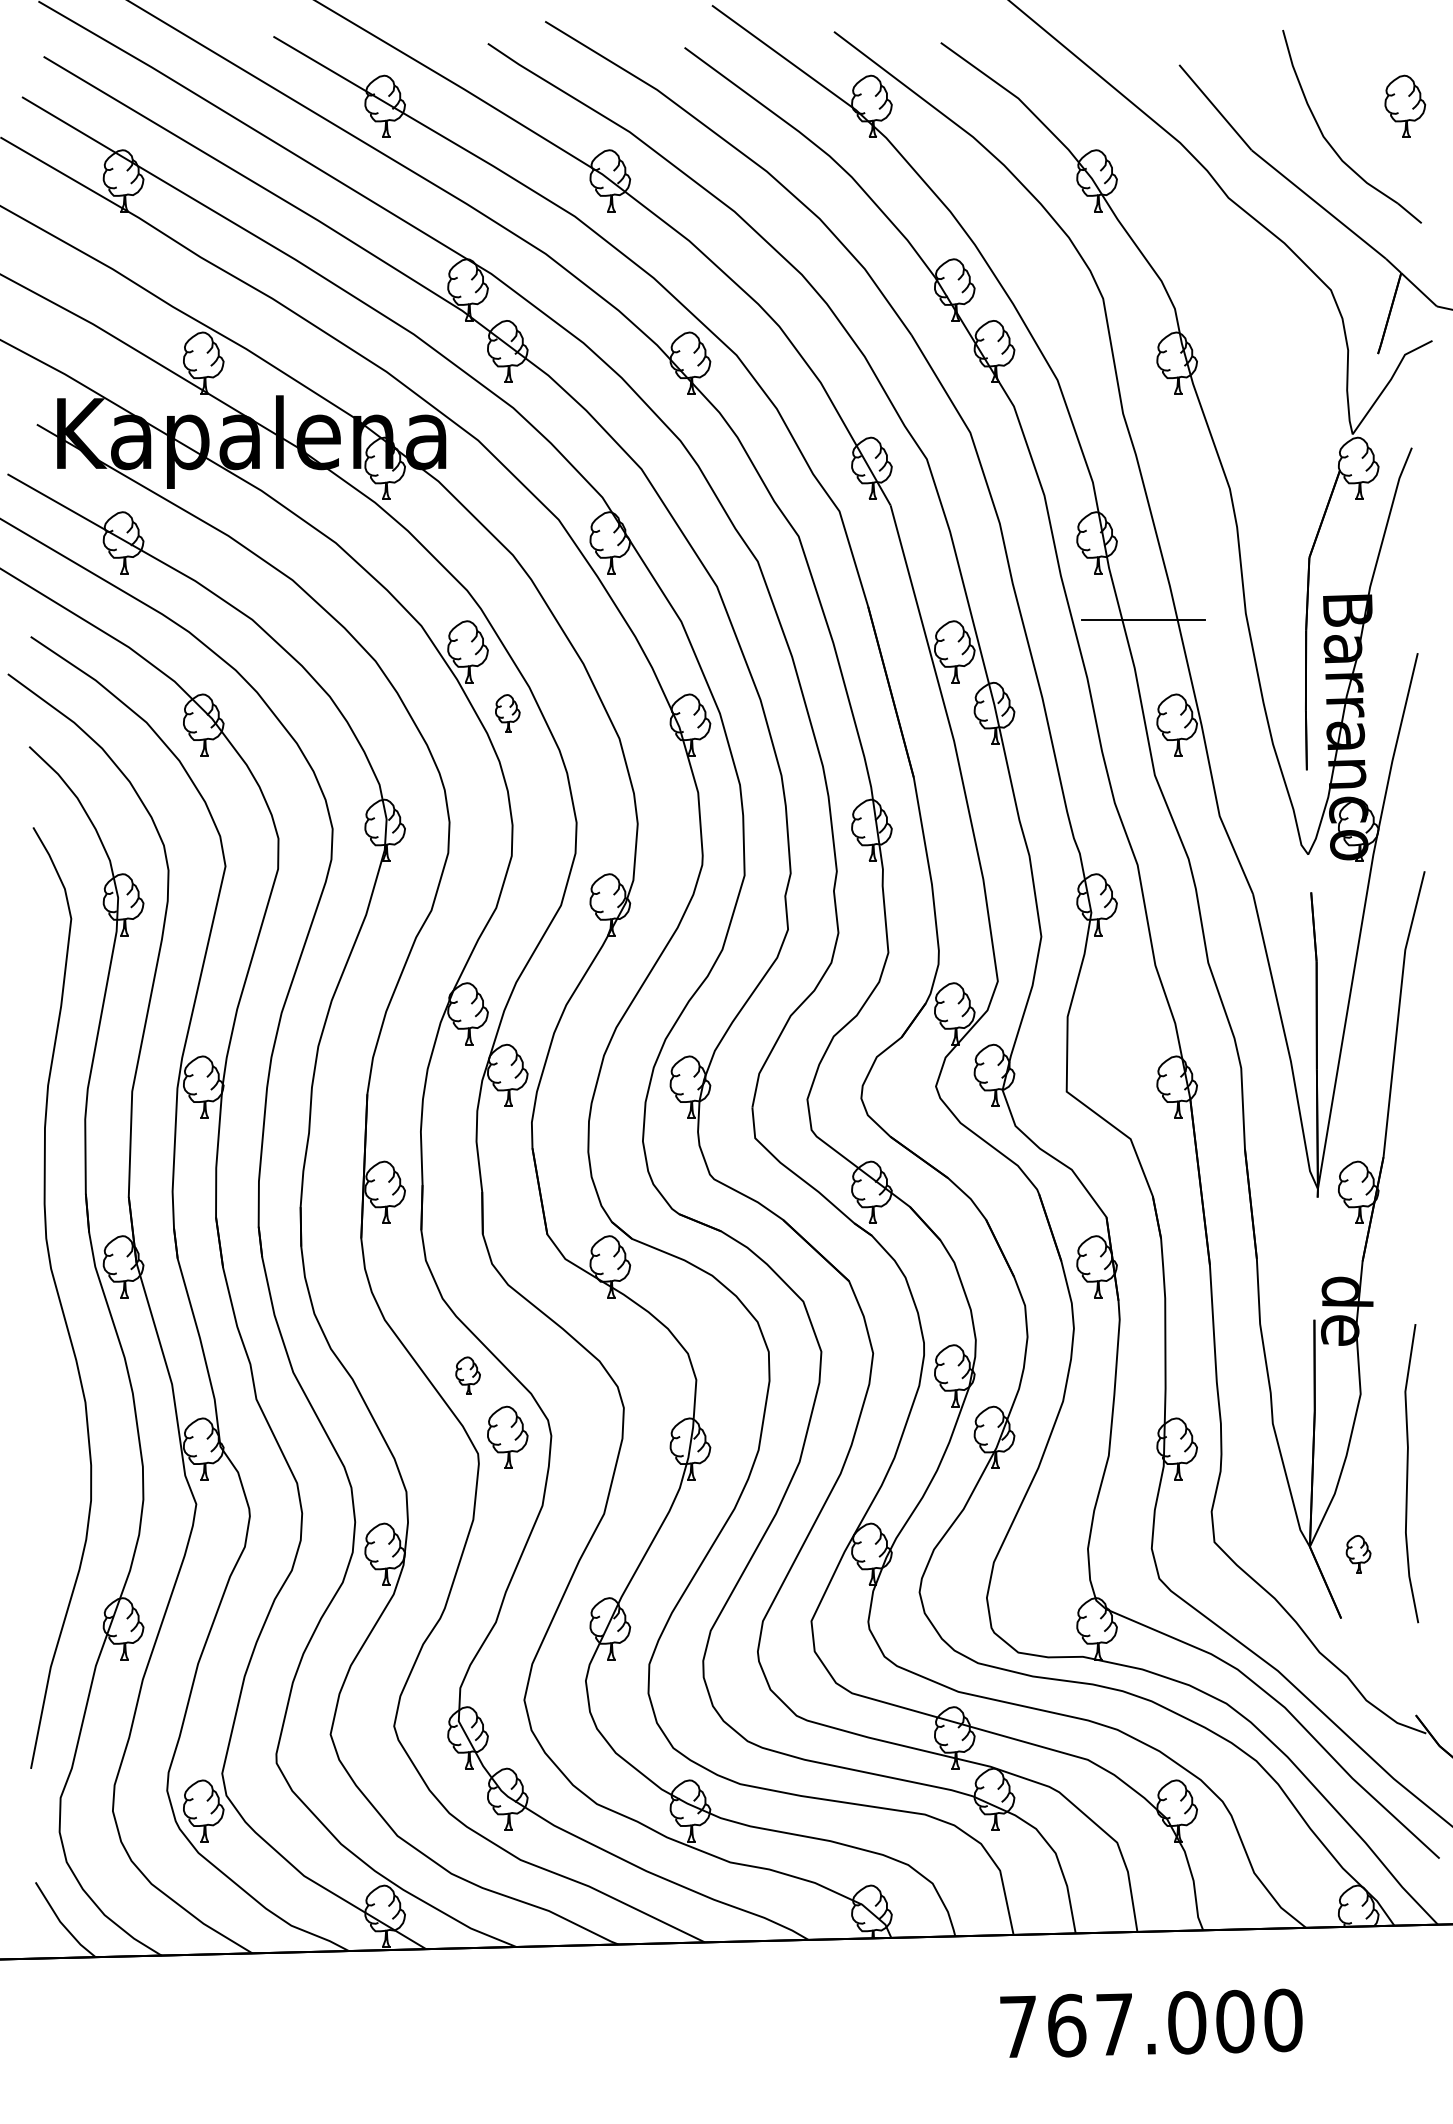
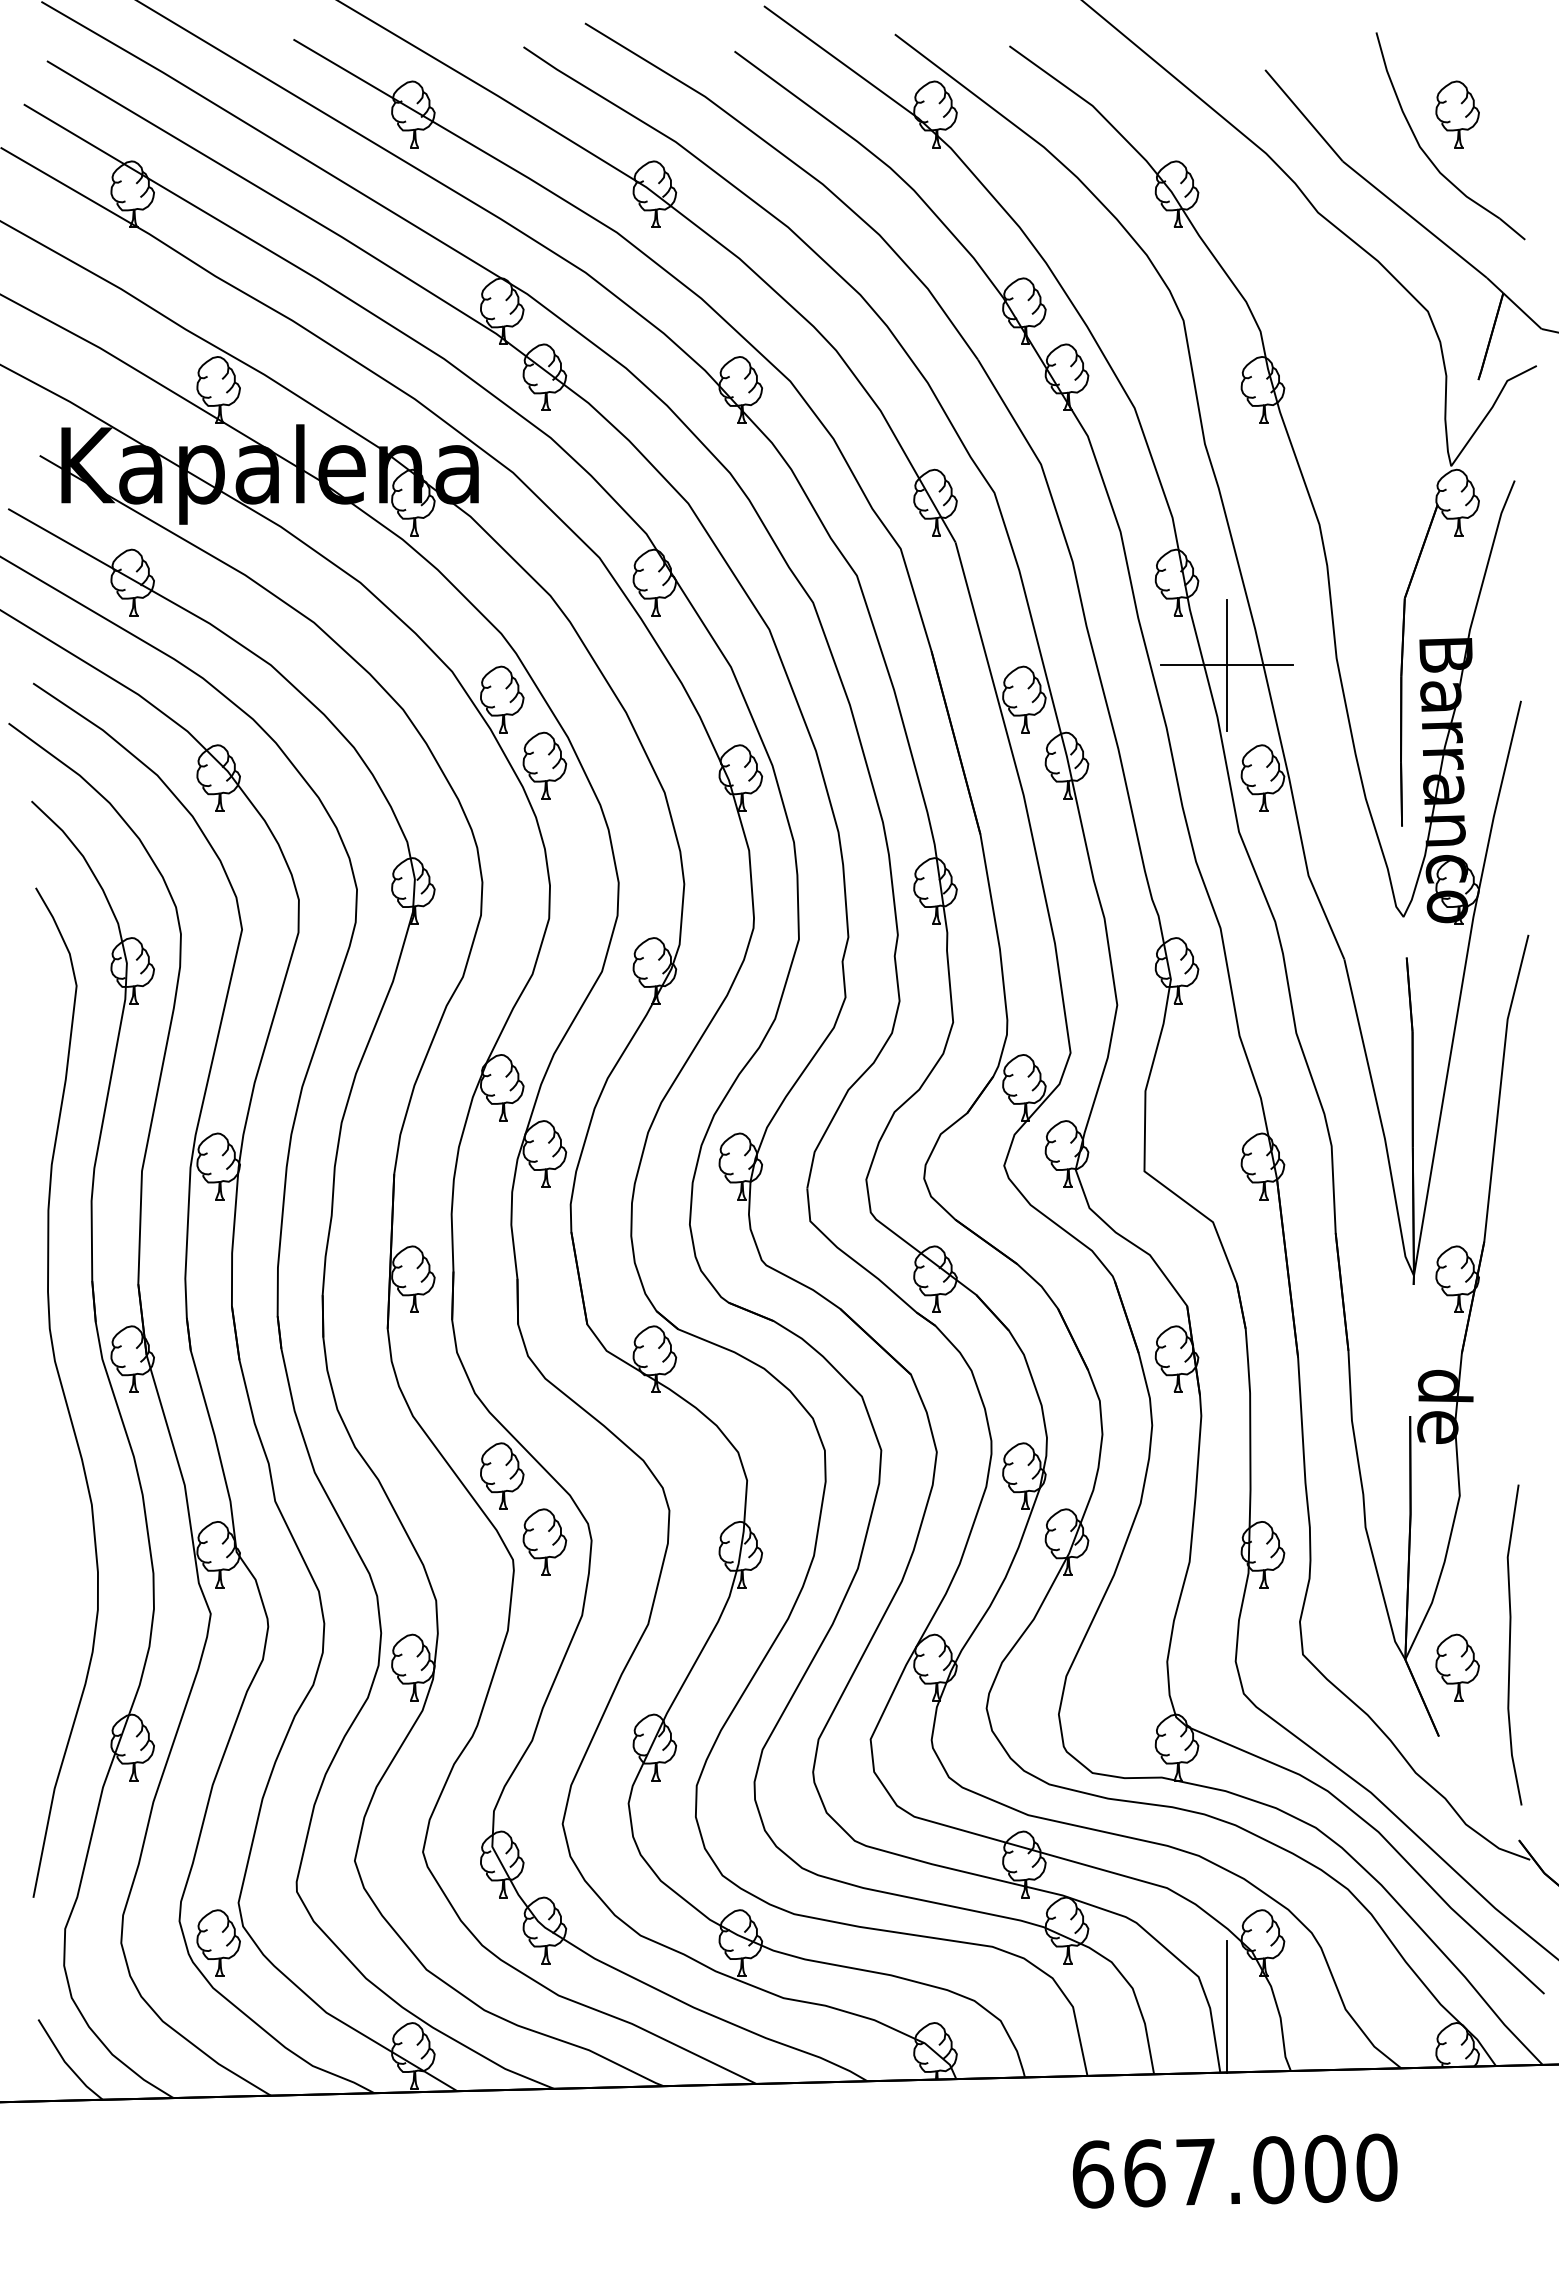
part: (1405, 106) -> (1457, 114), moved
line: (1143, 620) -> (1226, 665), added
part: (507, 713) -> (544, 765), size x1.67
part: (468, 1375) -> (502, 1475), size x1.67
curve: (1407, 1473) -> (1510, 1644), moved
part: (1358, 1554) -> (1457, 1667), size x1.67
line: (1143, 1870) -> (1226, 2006), added
text: (1018, 2026) -> (1092, 2174), 767.000 -> 667.000

